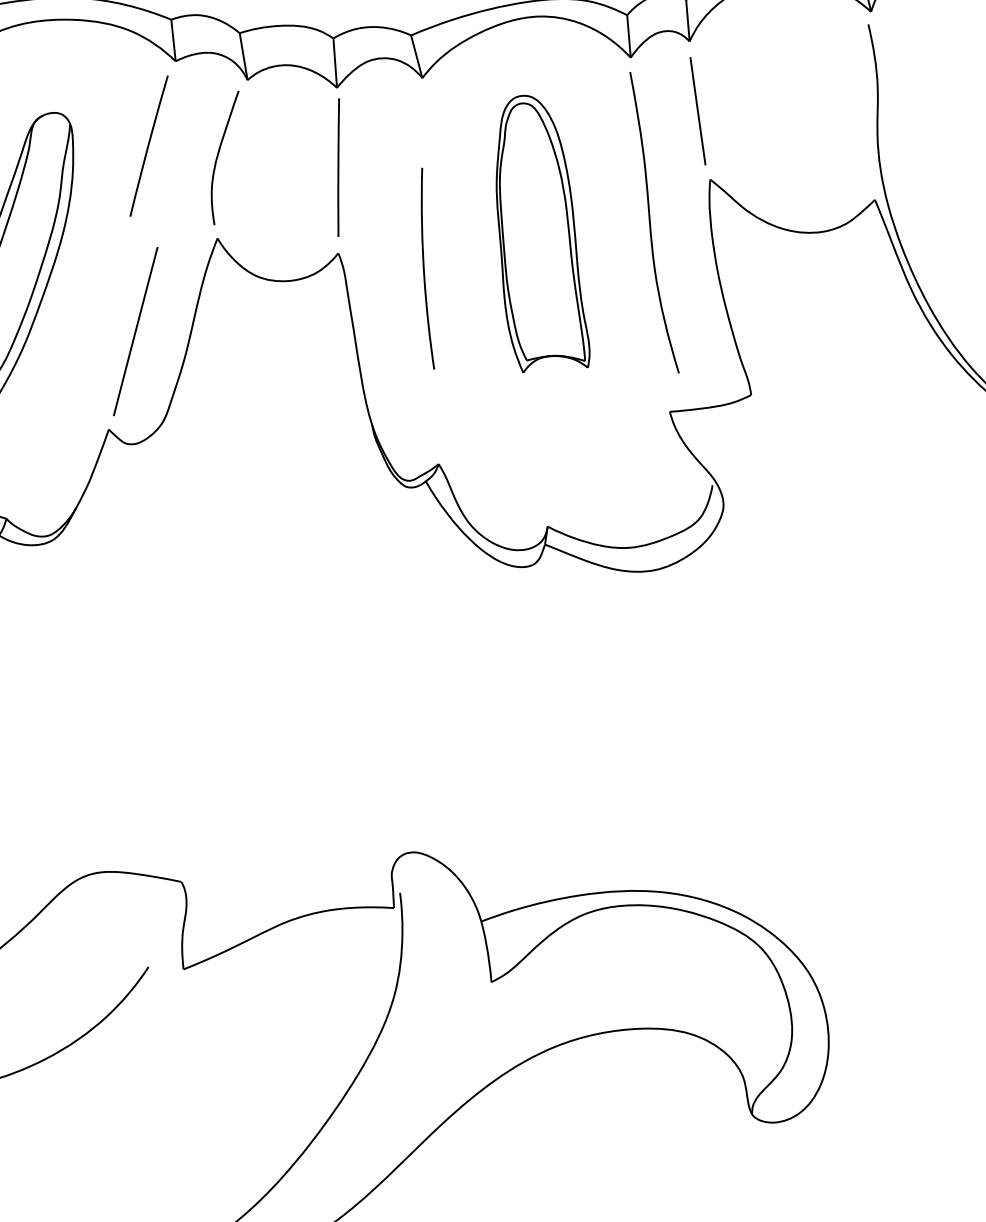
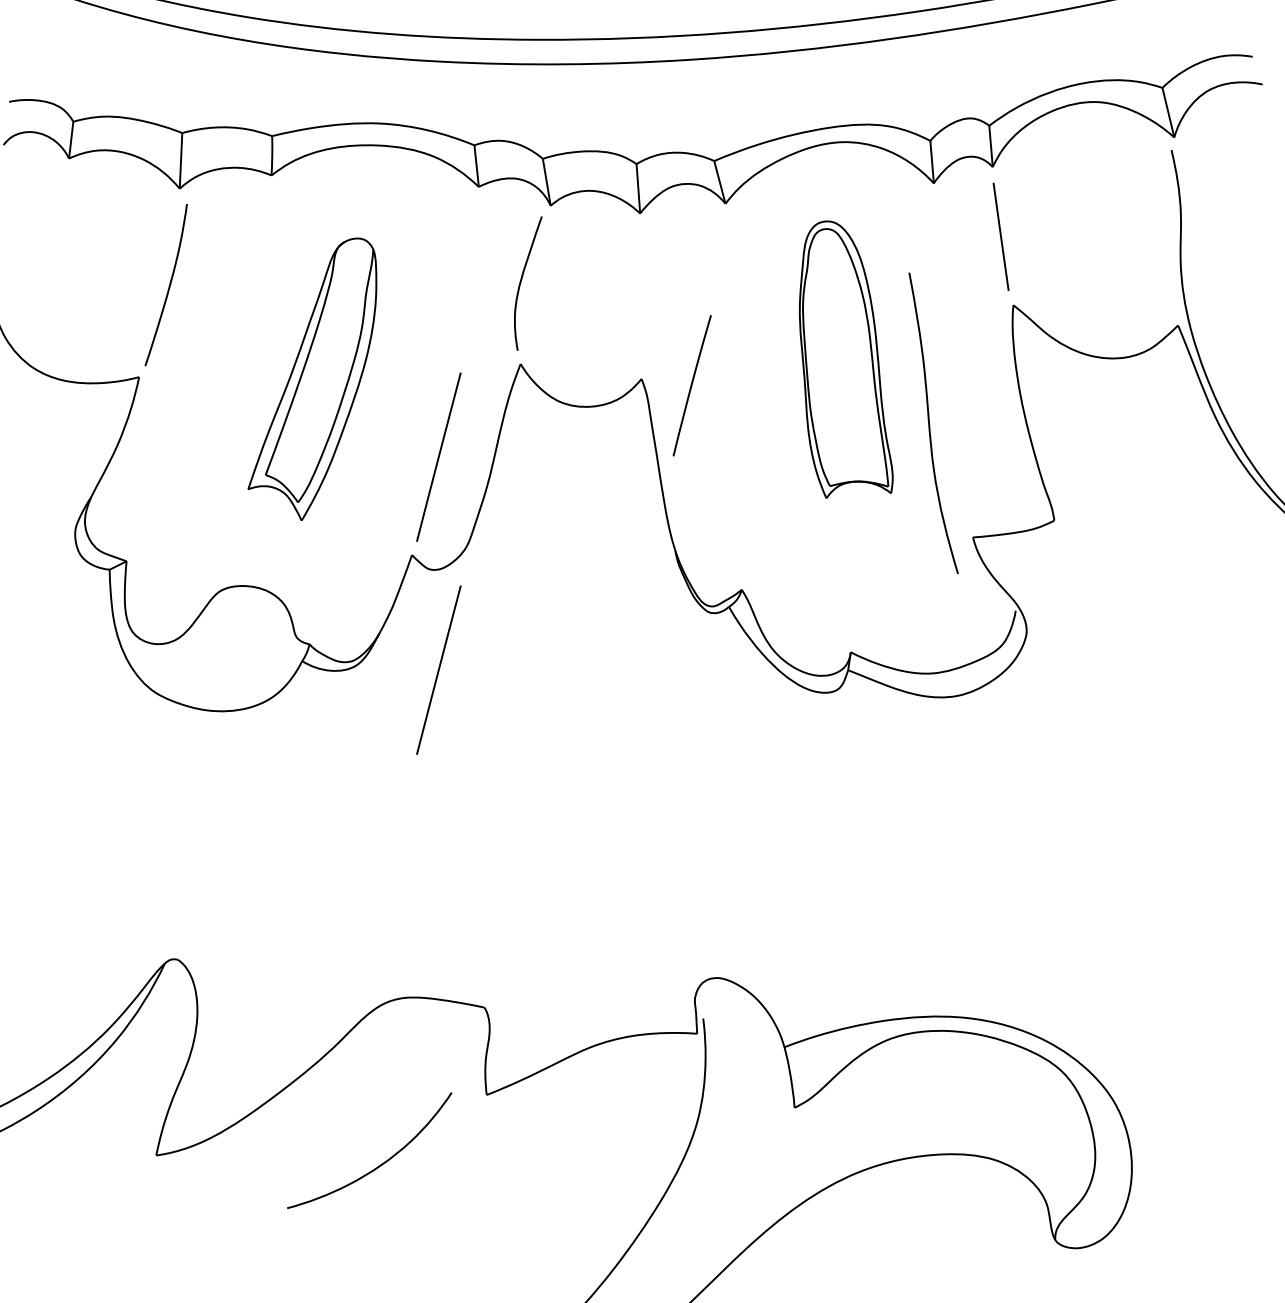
line: (148, 145) -> (691, 385), moved
line: (338, 167) -> (641, 293), removed
curve: (651, 223) -> (930, 424), moved
curve: (424, 268) -> (727, 394), removed
line: (135, 543) -> (438, 669), added

